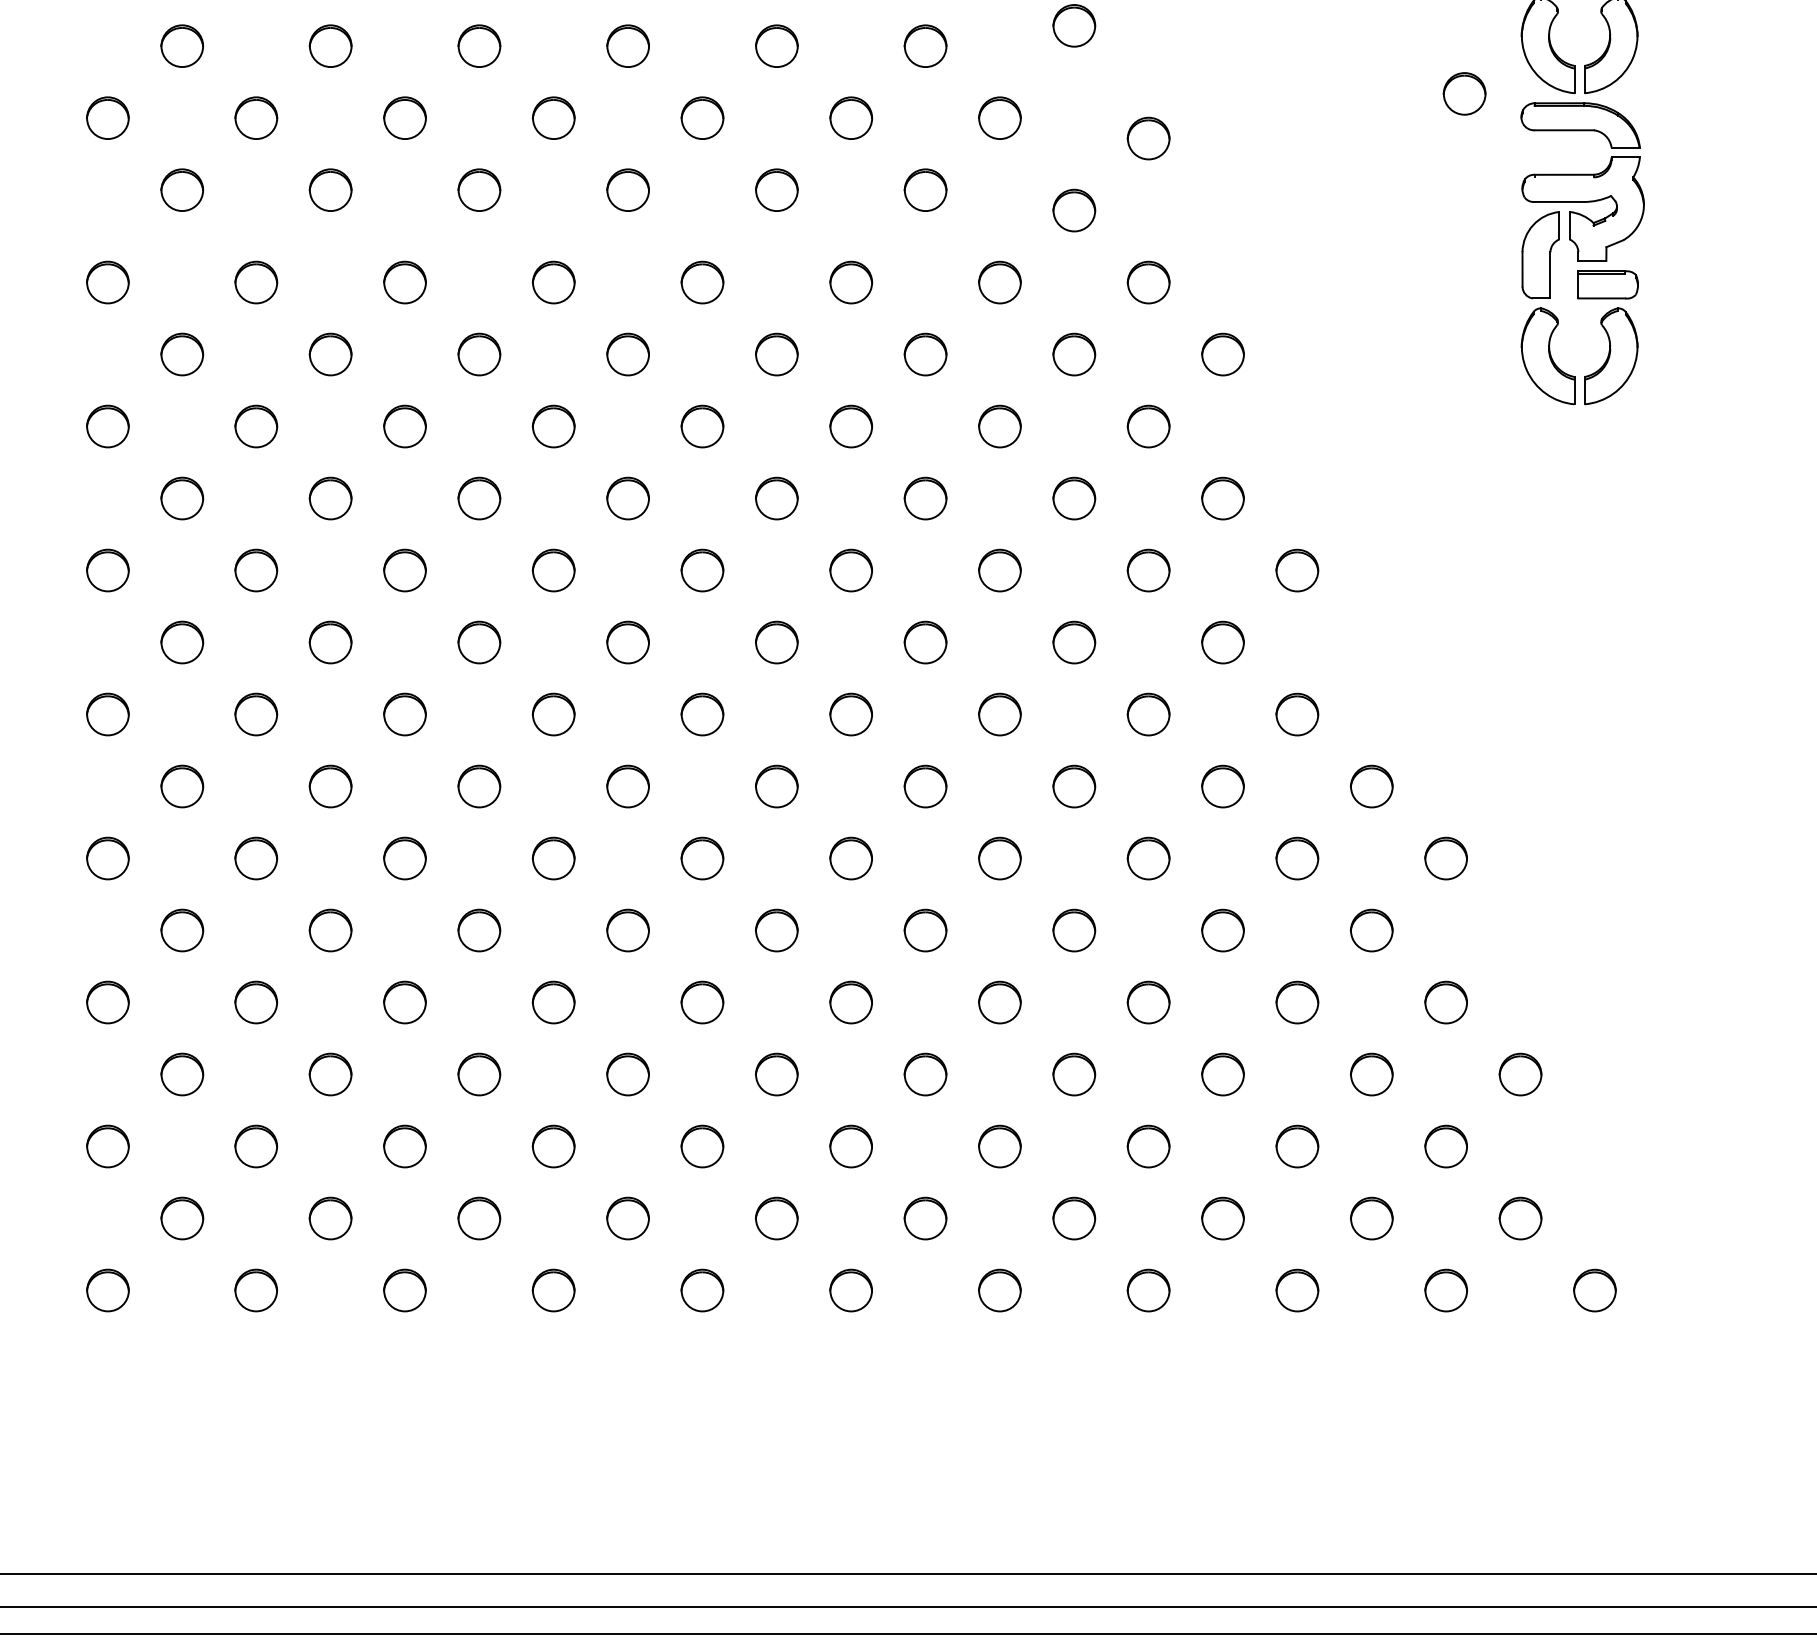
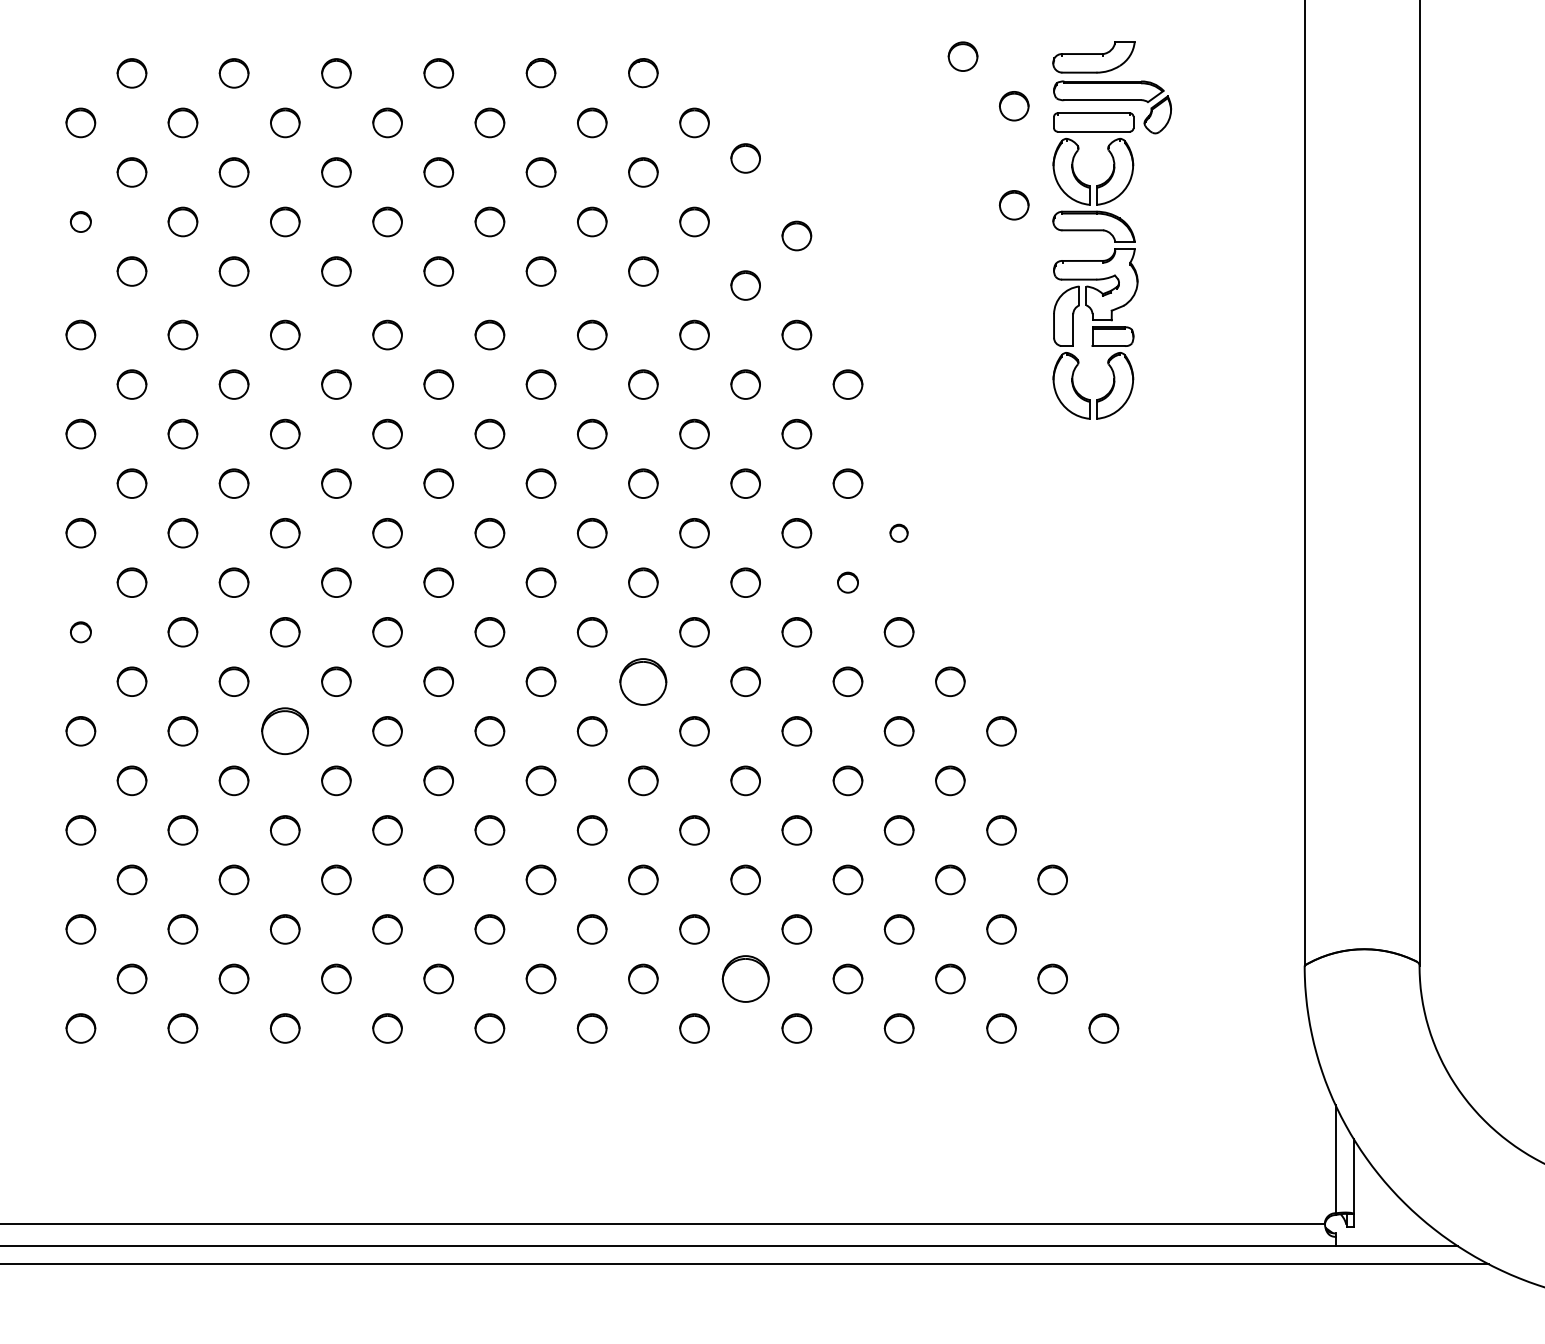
part: (107, 117) -> (80, 221), size x0.7
part: (1296, 570) -> (898, 533), size x0.6
part: (1222, 642) -> (847, 582), size x0.7
part: (107, 714) -> (80, 632), size x0.7
part: (925, 786) -> (643, 681), size x1.6
circle: (405, 858) -> (285, 731), size x1.6
part: (1074, 1217) -> (745, 978), size x1.6

